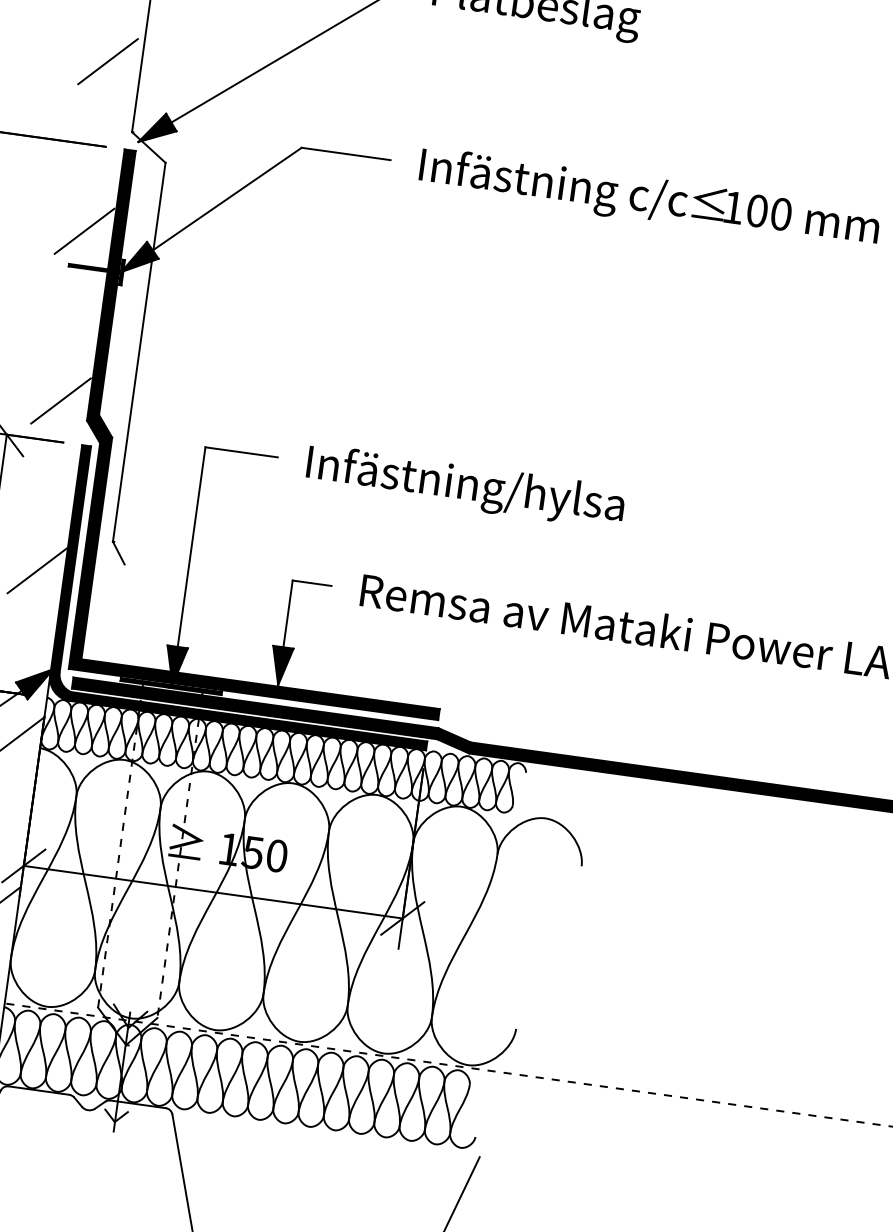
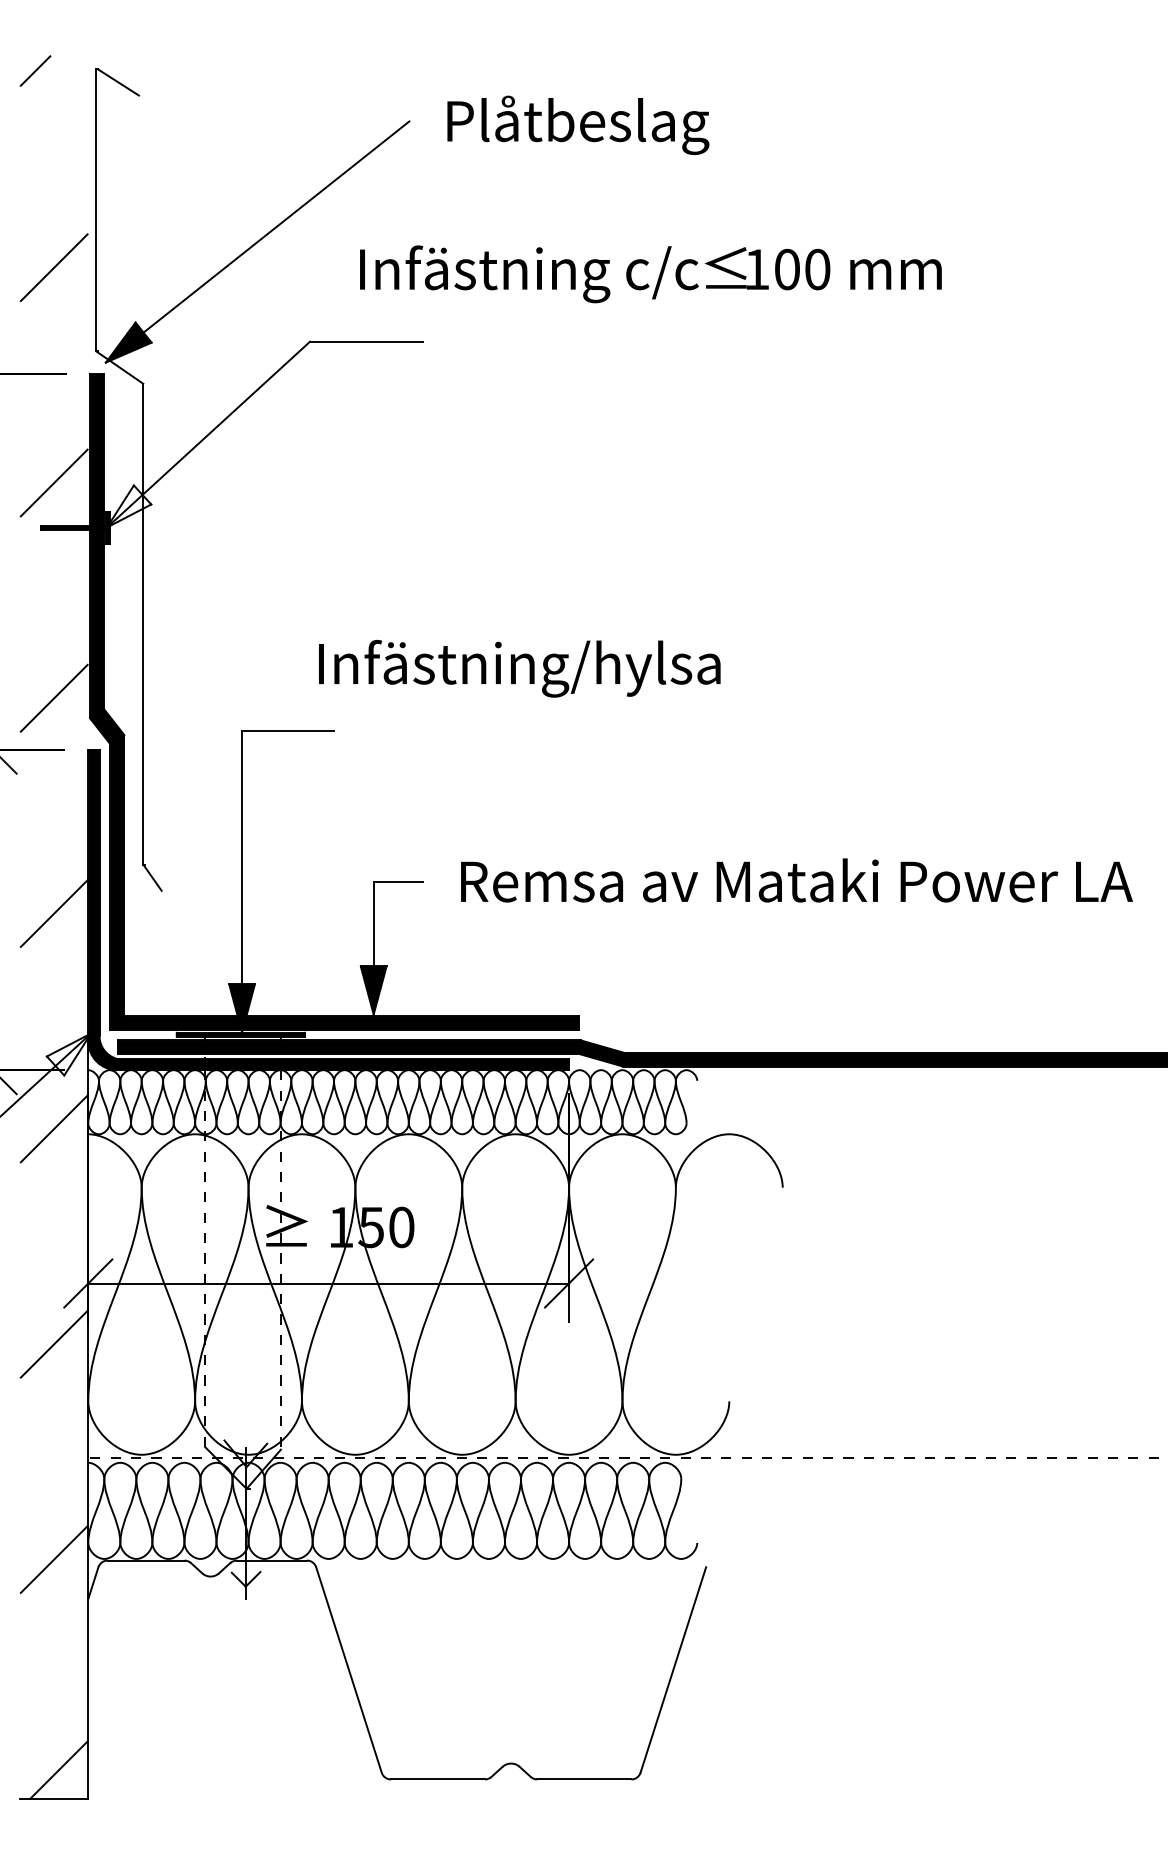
text: (649, 199) -> (650, 274), moved
fill: (141, 258) -> (129, 506), removed
text: (465, 486) -> (519, 668), moved
fill: (33, 683) -> (68, 1054), removed

